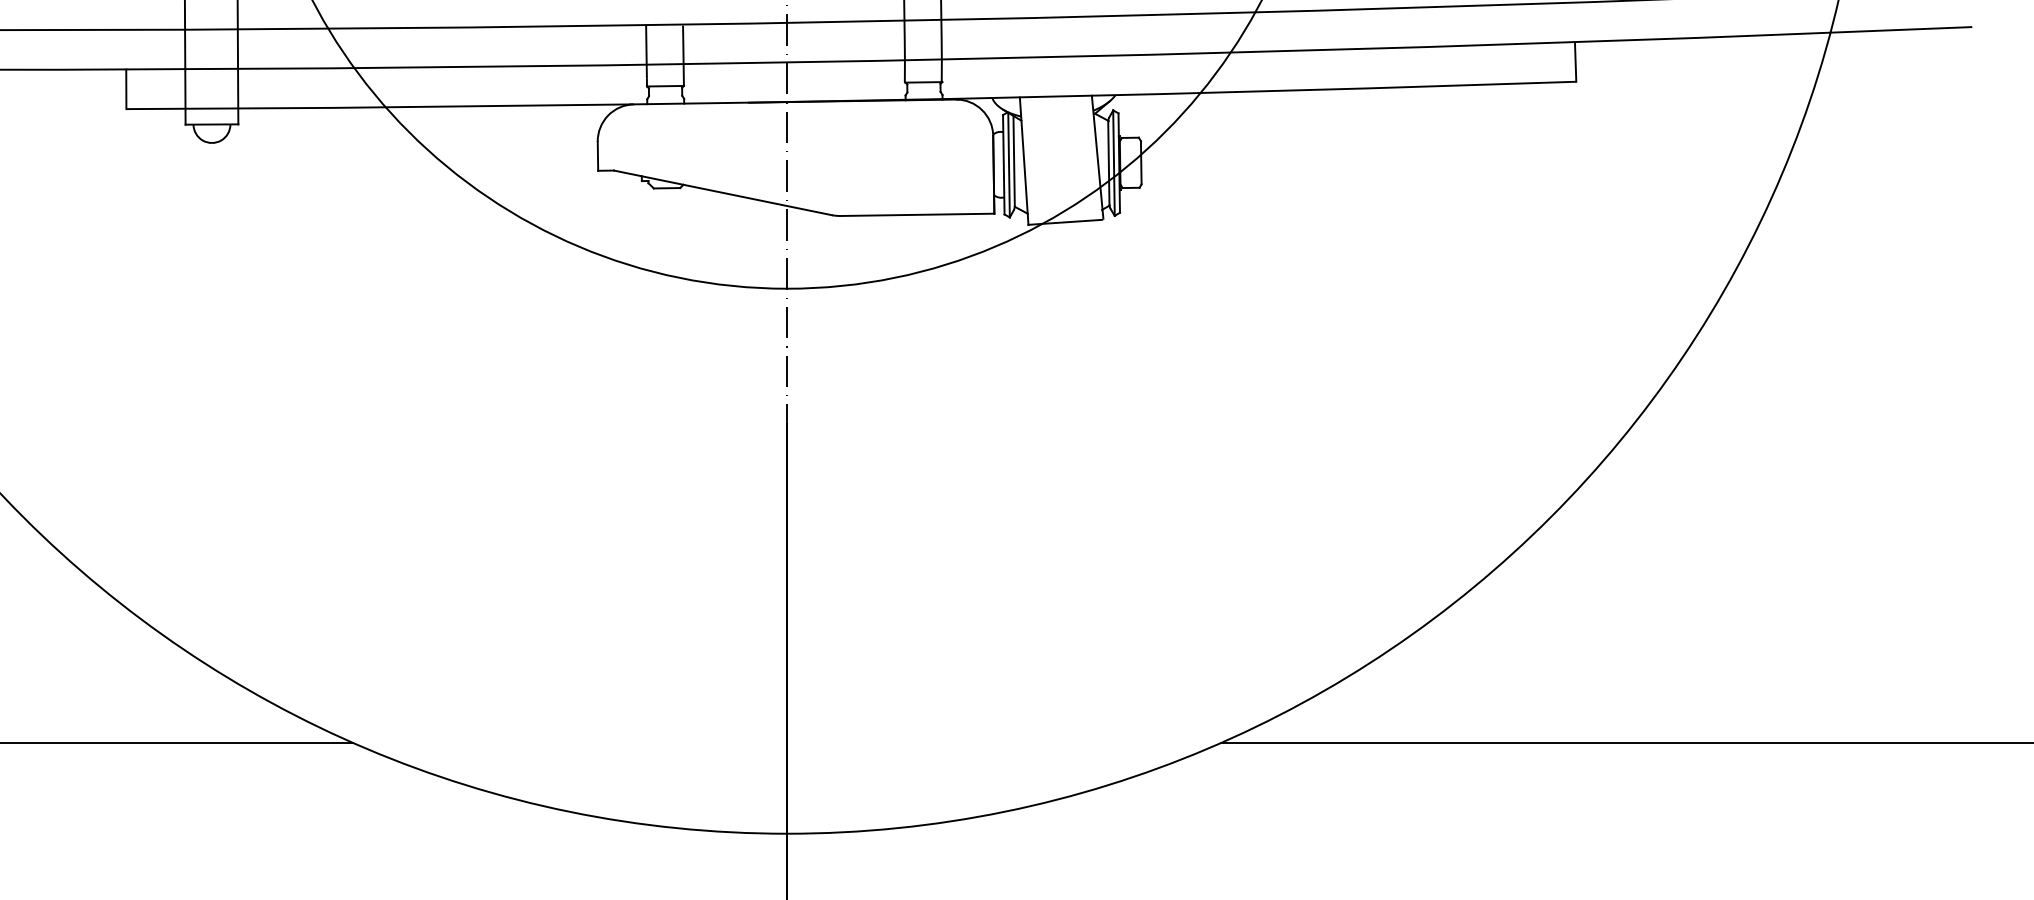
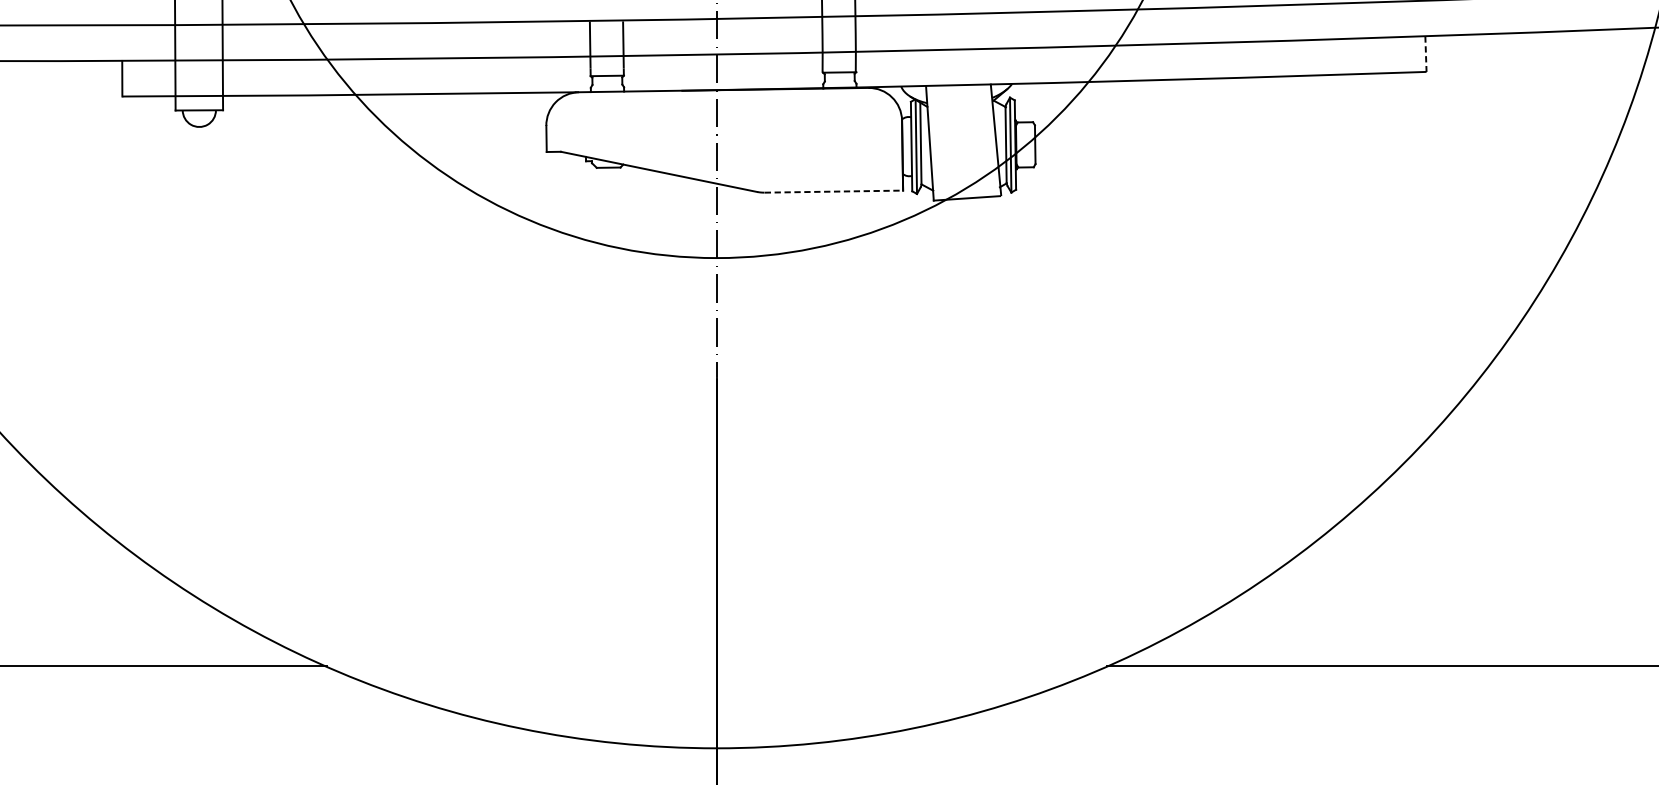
line: (1575, 62) -> (1425, 54), solid -> dashed
line: (917, 214) -> (833, 191), solid -> dashed

